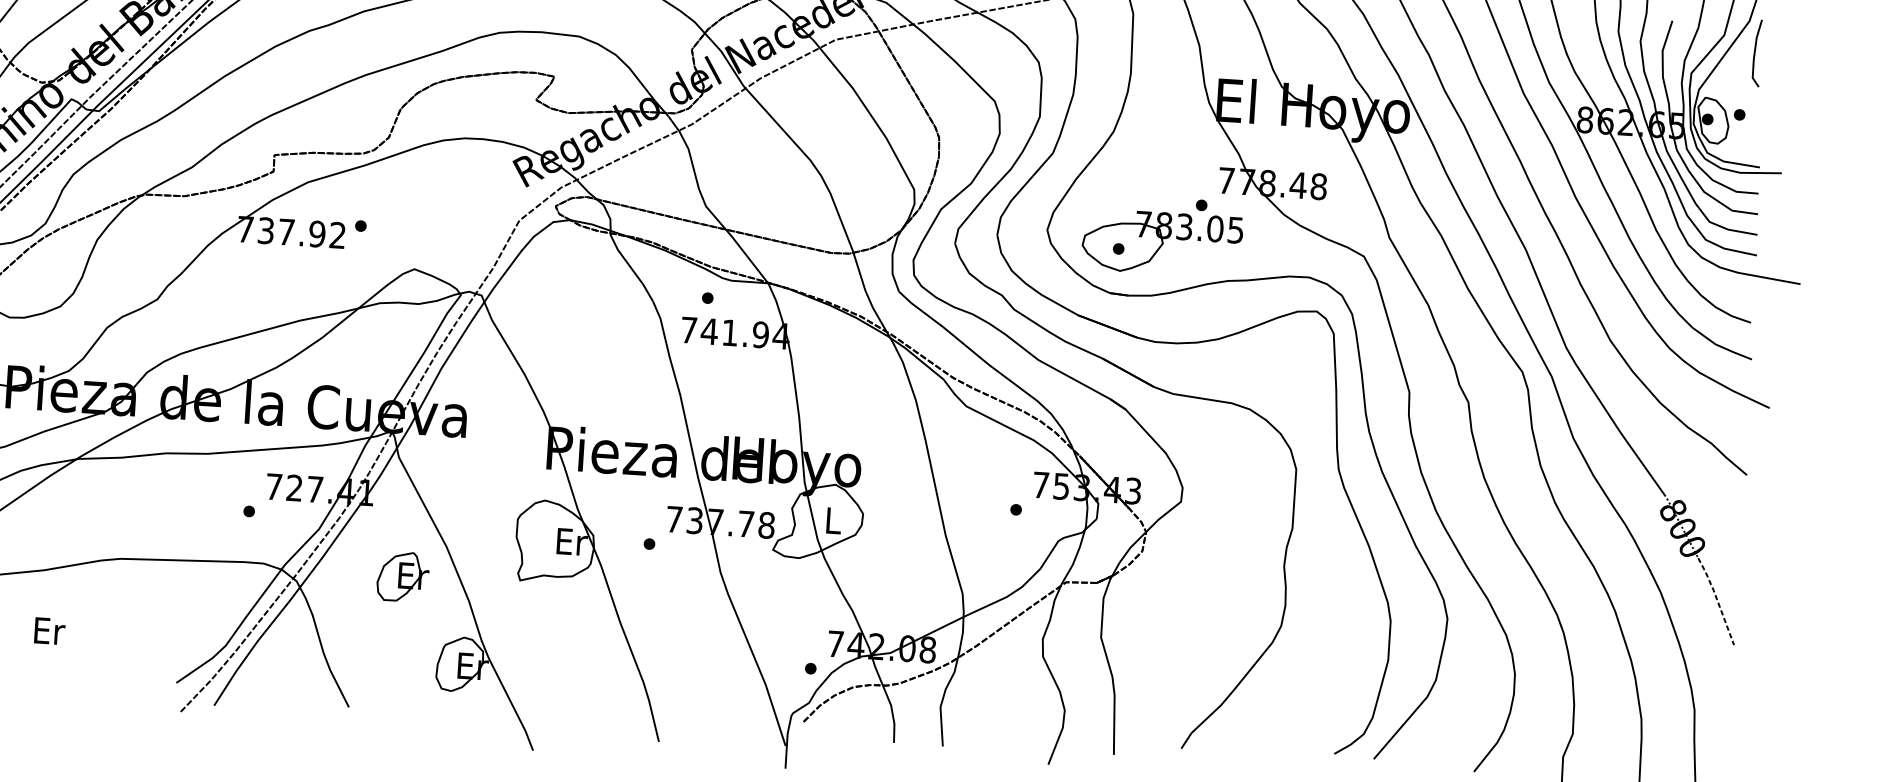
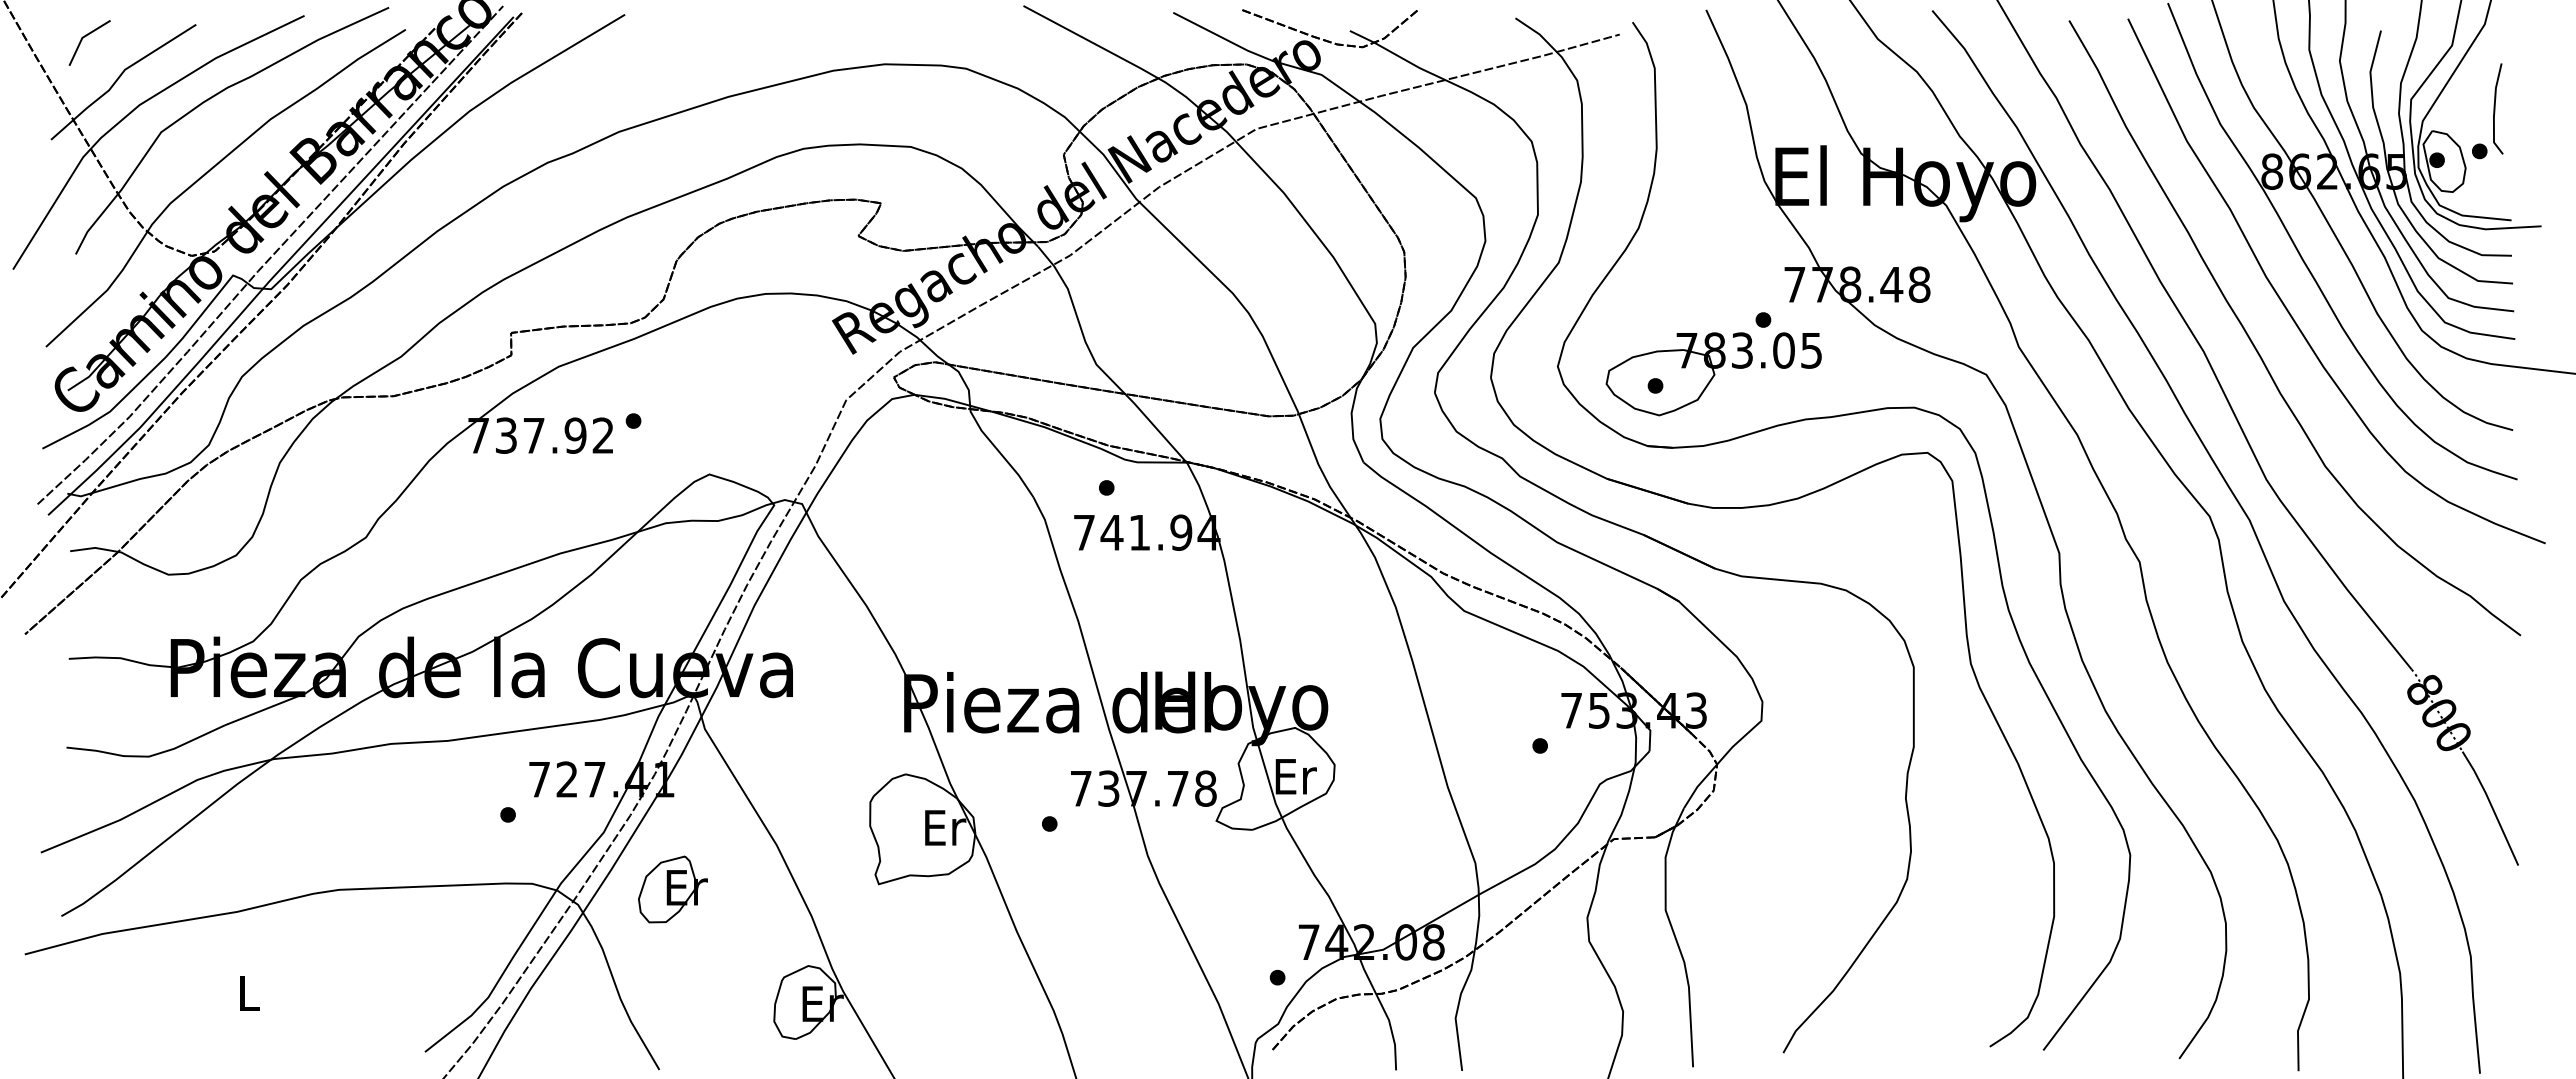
line: (1755, 52) -> (2495, 108), moved
text: (833, 520) -> (1295, 776), L -> Er
part: (402, 576) -> (672, 889), moved
line: (1717, 600) -> (2491, 806), dashed -> solid
text: (49, 631) -> (249, 993), Er -> L

